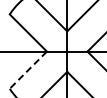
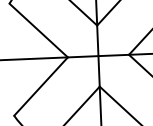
line: (28, 70) -> (41, 87), dashed -> solid

